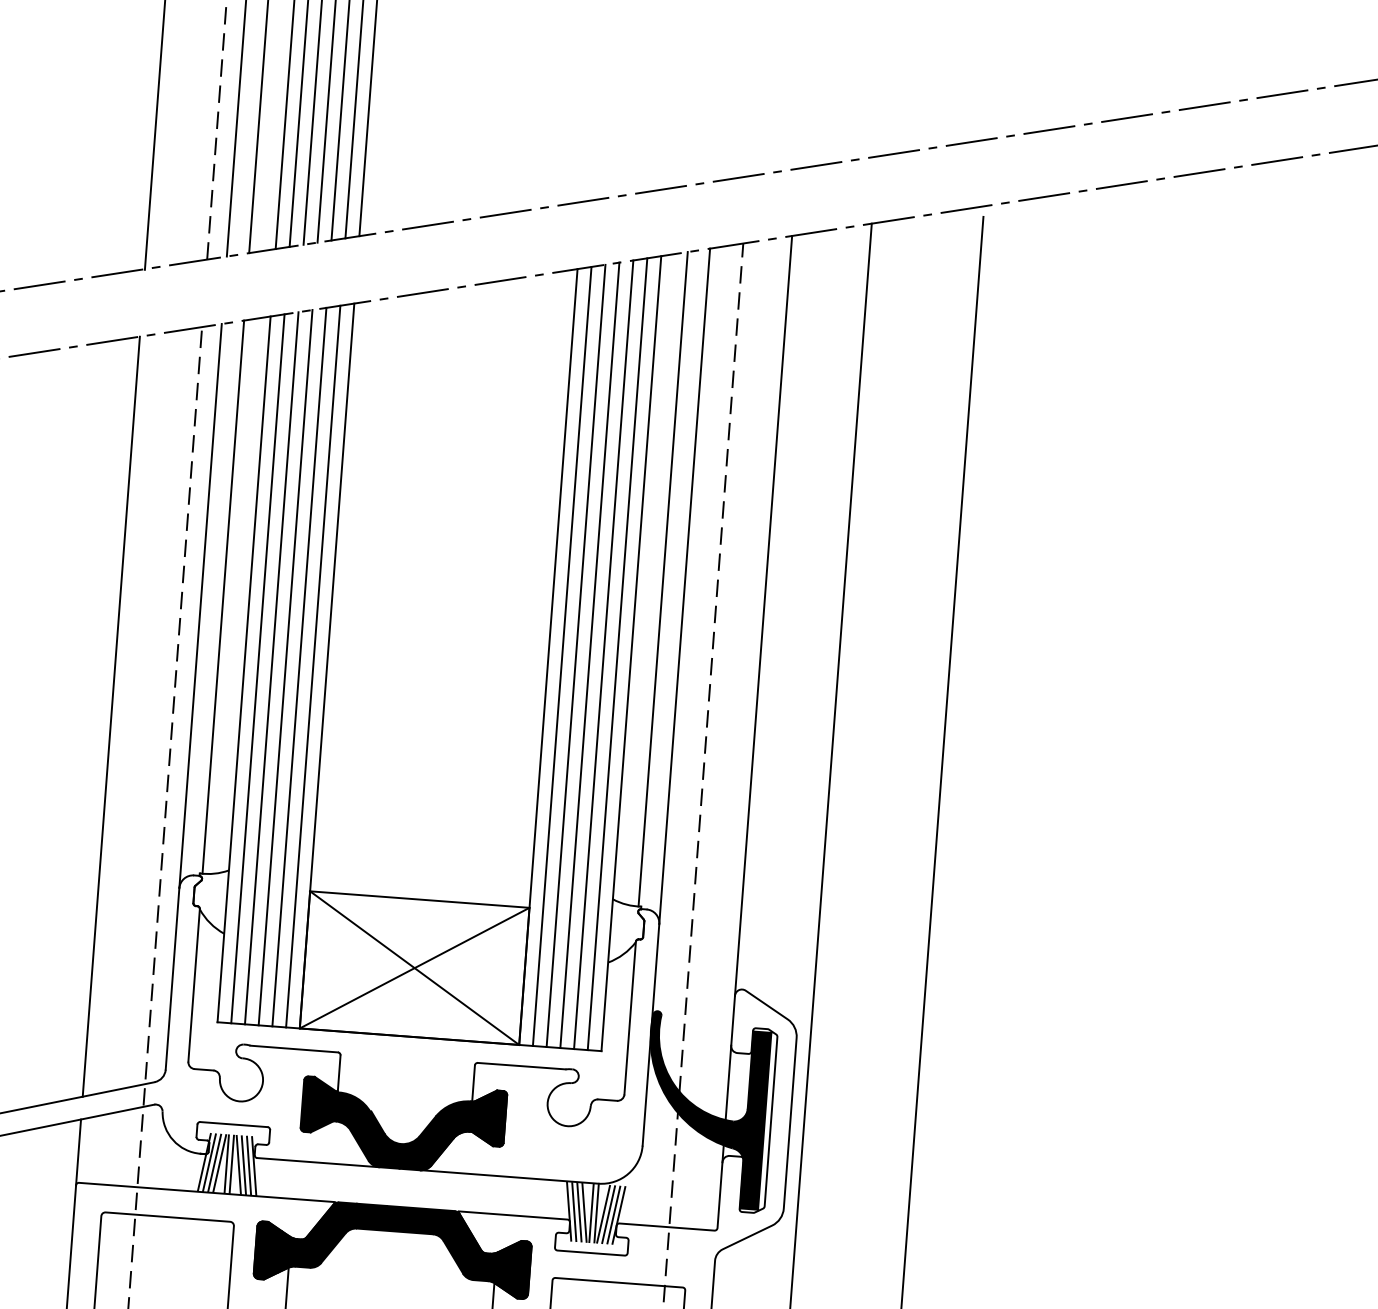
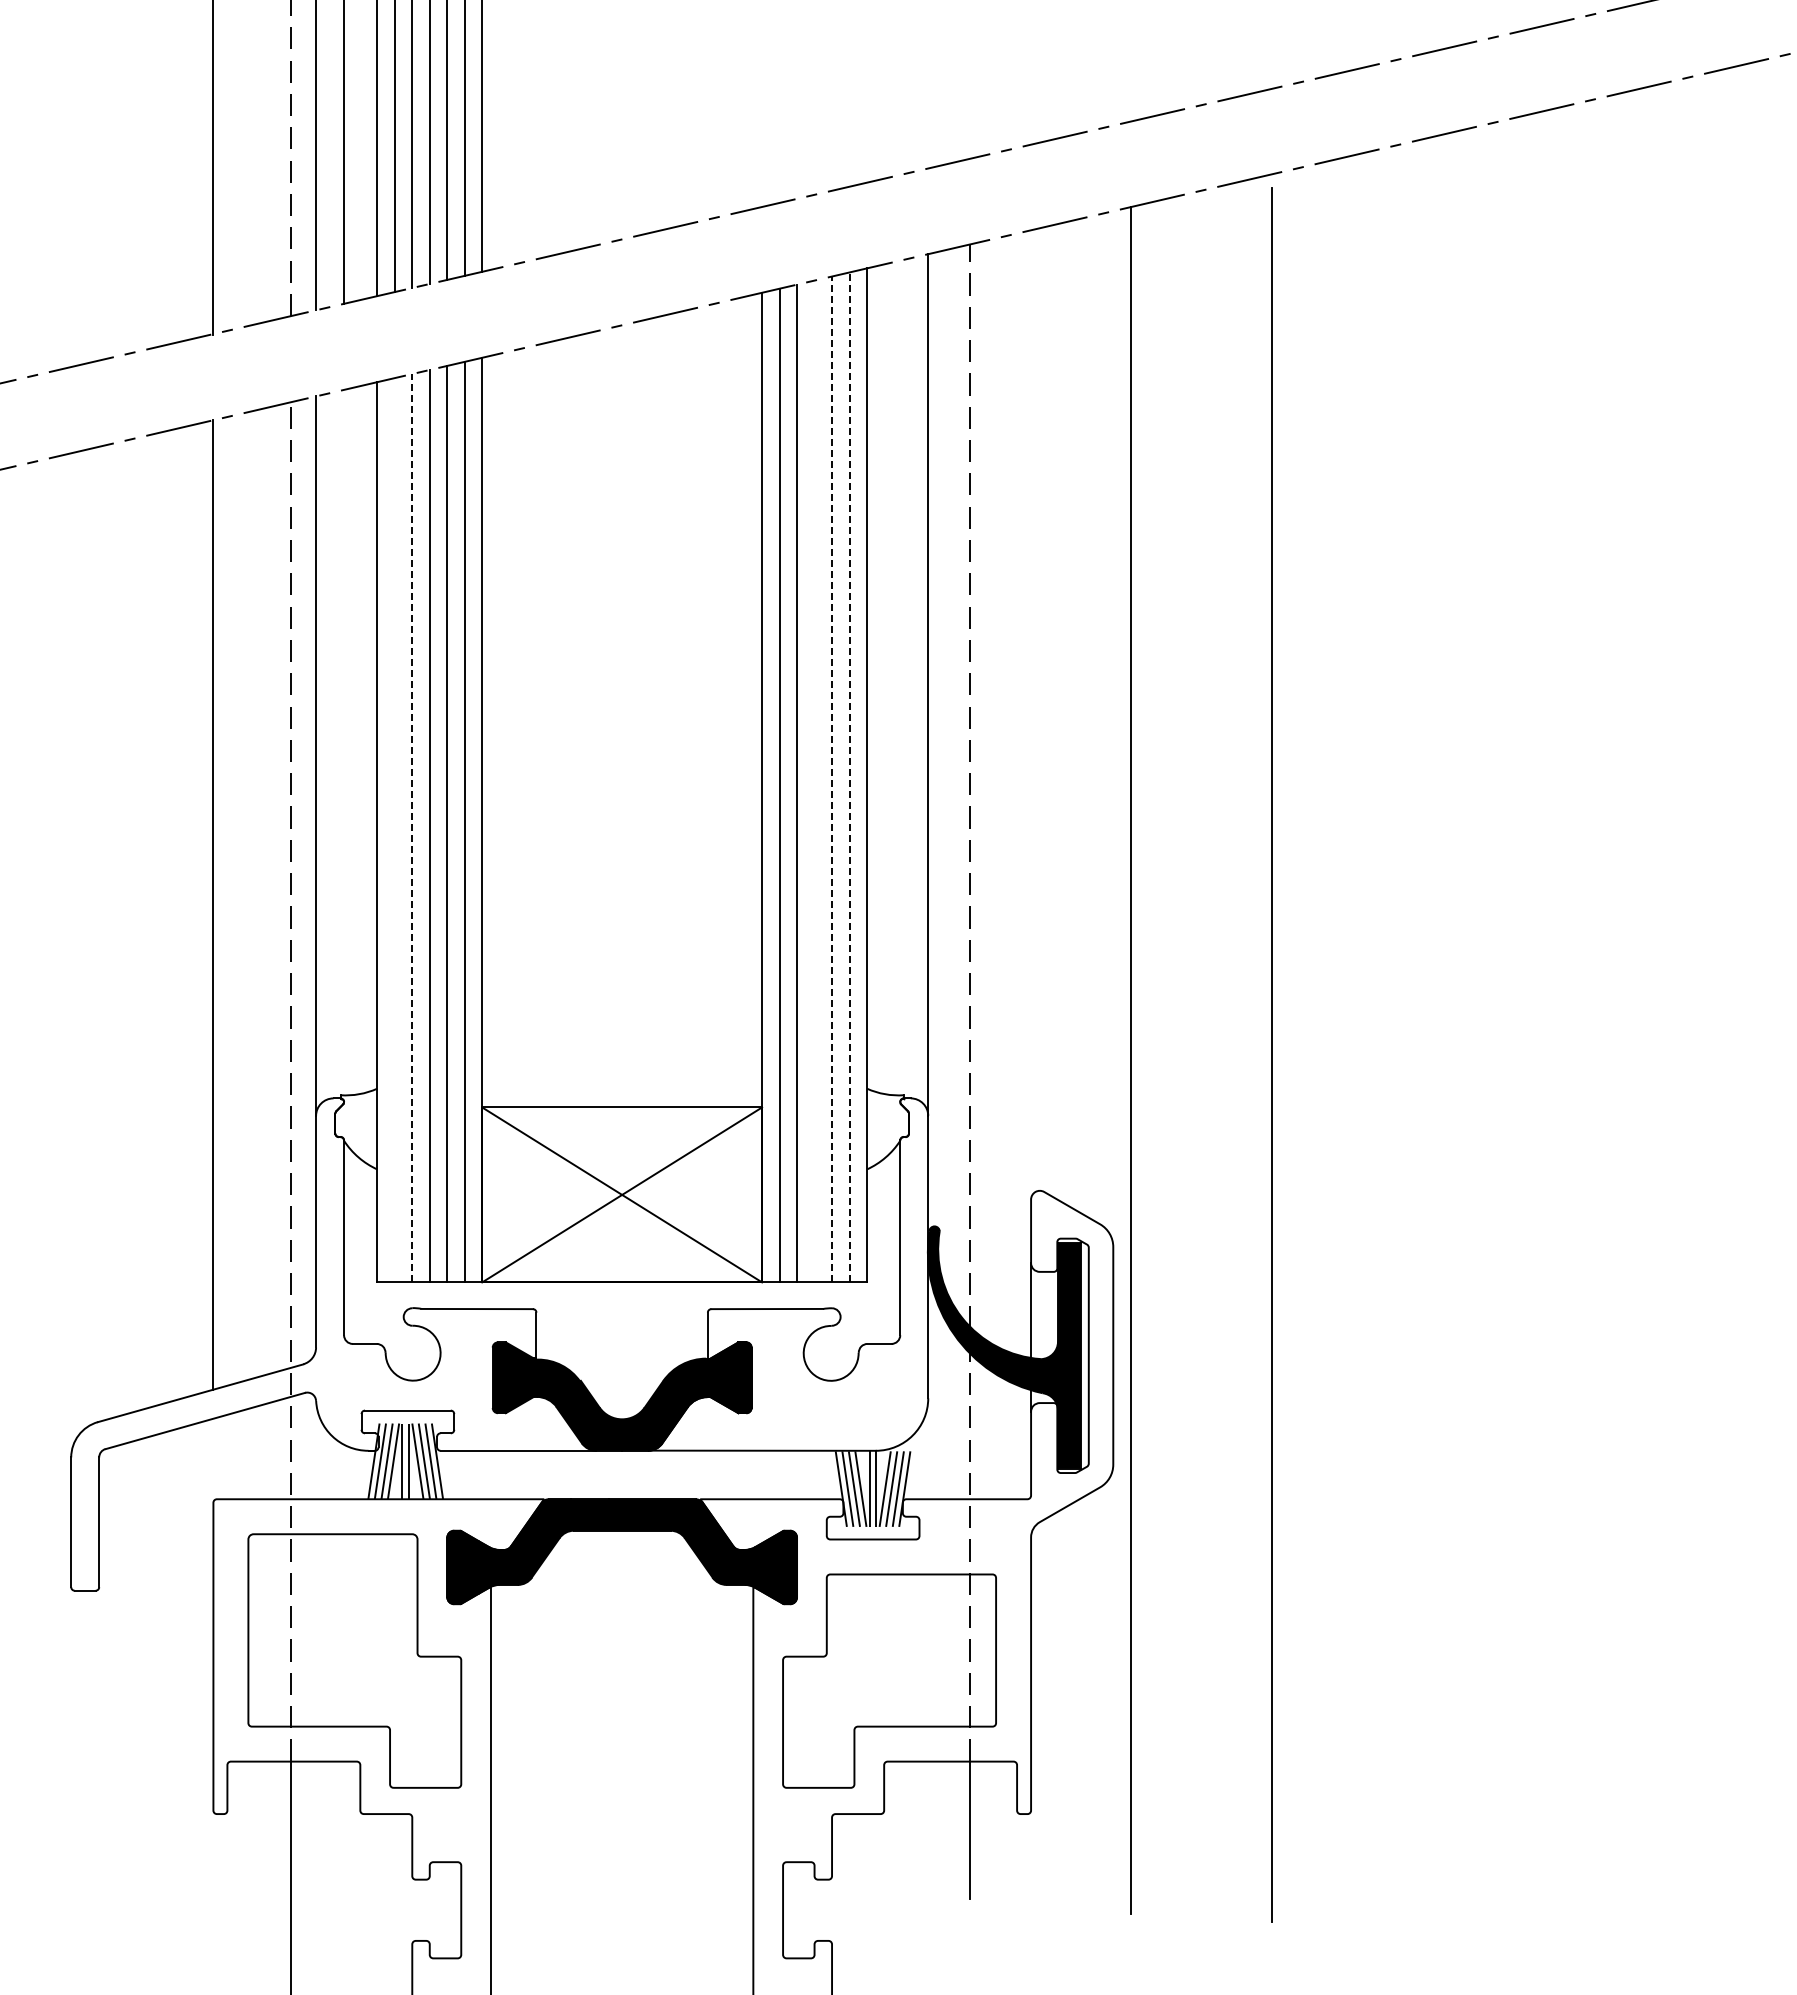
line: (663, 578) -> (900, 677), removed
line: (223, 597) -> (344, 742), removed
line: (763, 615) -> (1031, 714), removed
line: (604, 654) -> (832, 779), solid -> dashed
line: (617, 654) -> (849, 777), solid -> dashed
line: (589, 655) -> (814, 781), removed
line: (271, 667) -> (412, 827), solid -> dashed
line: (257, 669) -> (394, 830), removed
line: (78, 1152) -> (213, 1460), removed

